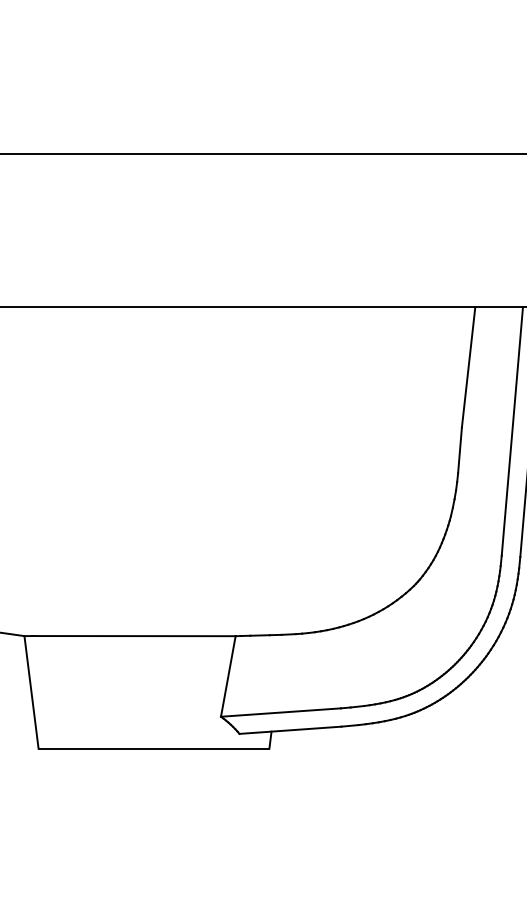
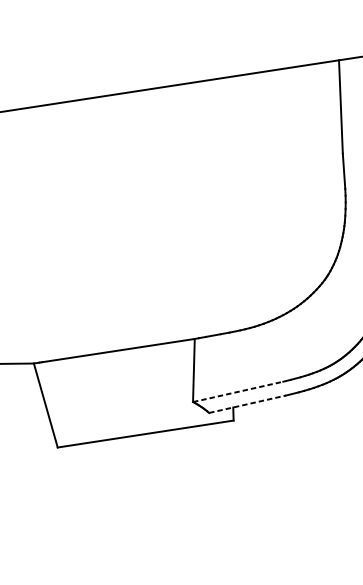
line: (281, 712) -> (238, 391), solid -> dashed
line: (291, 730) -> (248, 404), solid -> dashed

